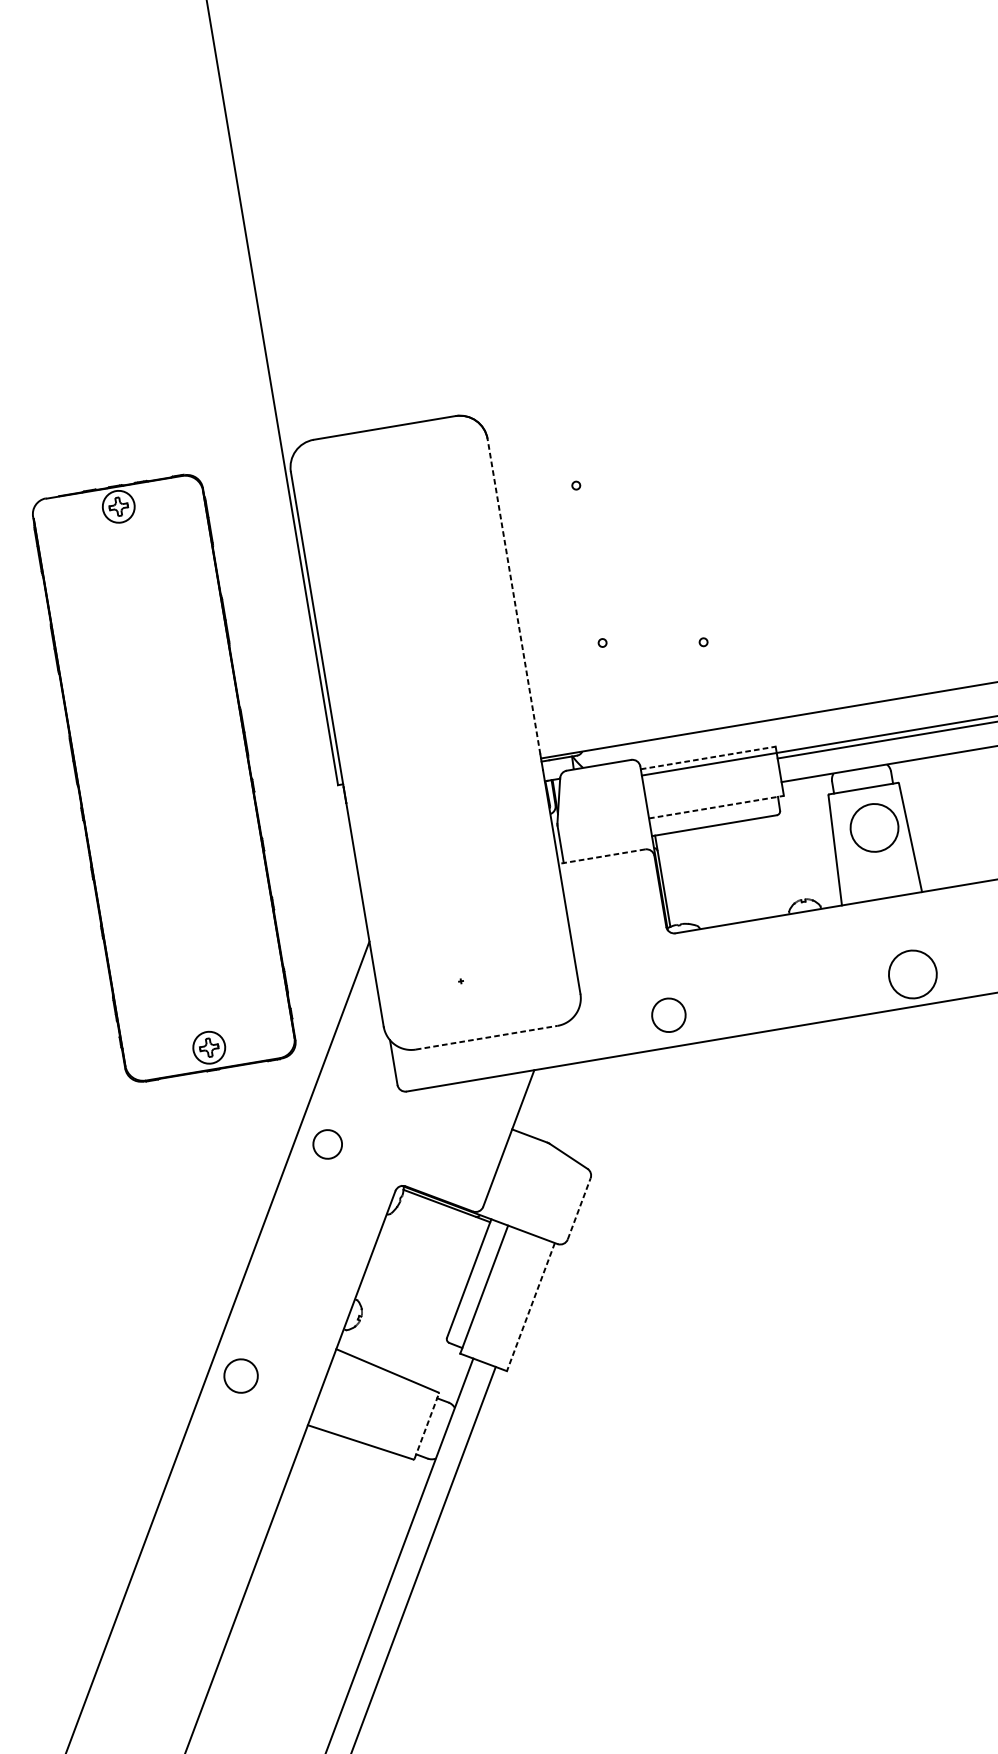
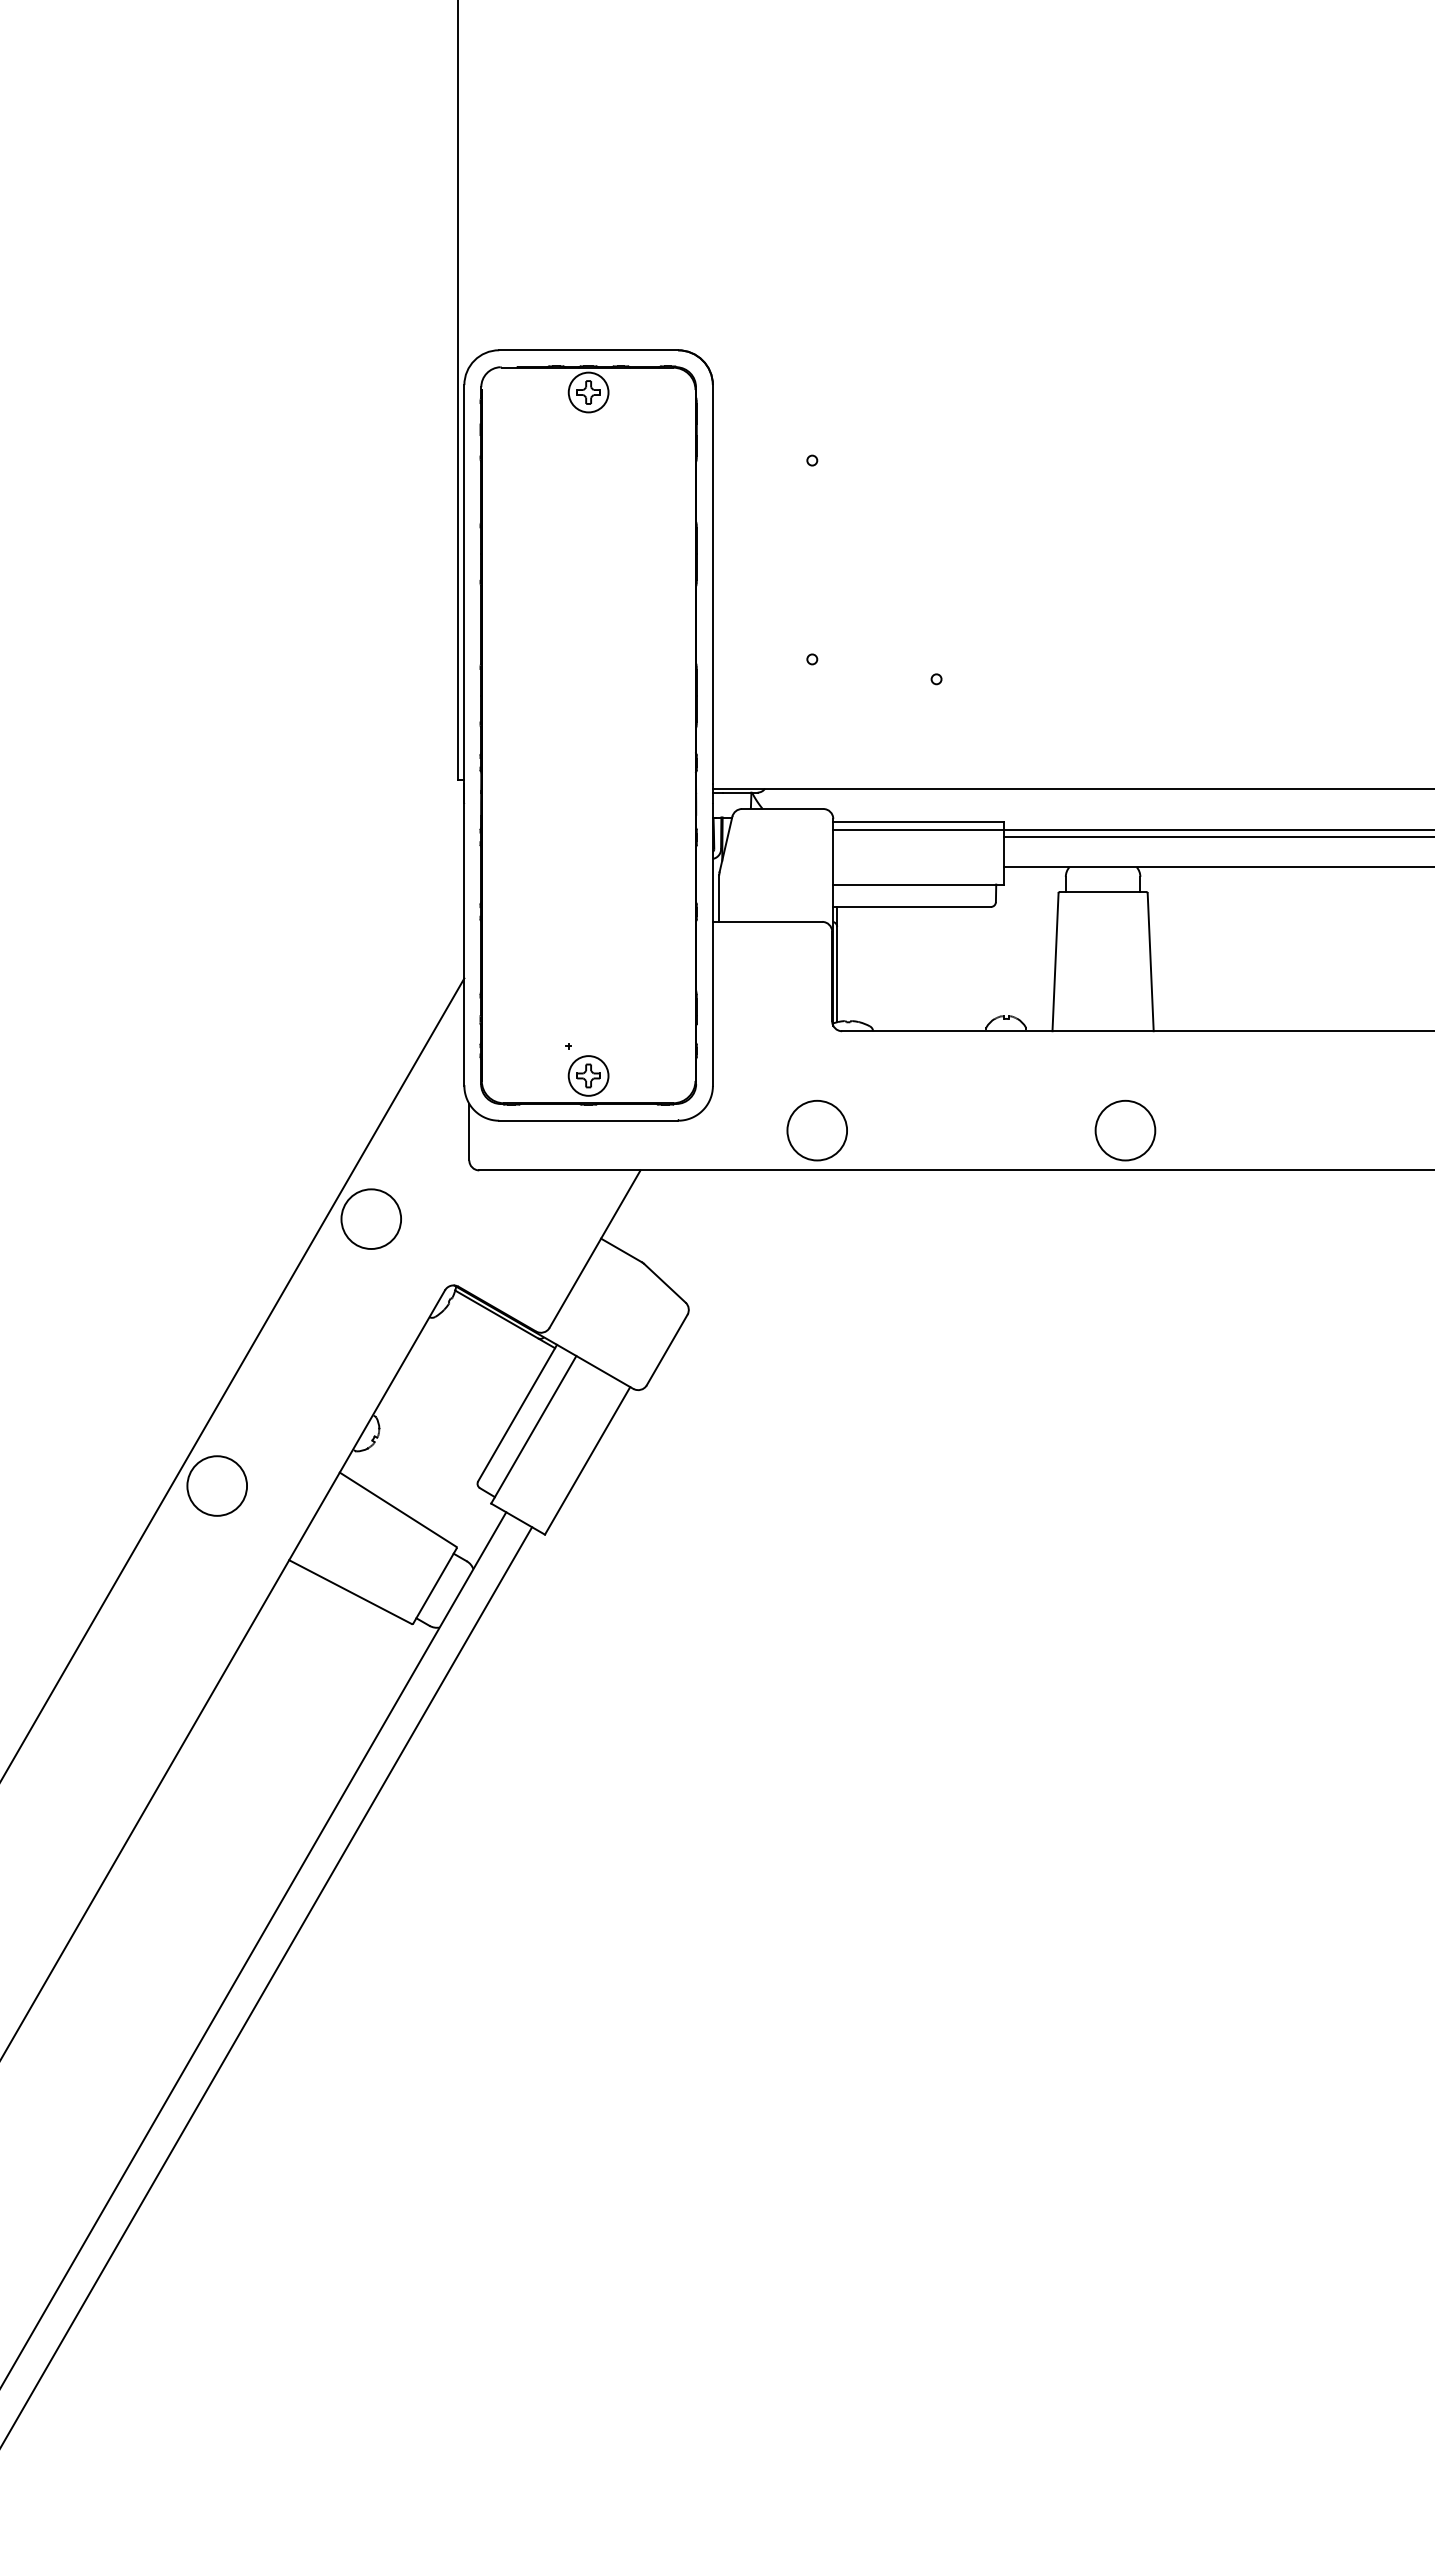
line: (513, 596) -> (712, 583), dashed -> solid
line: (708, 758) -> (918, 822), dashed -> solid
part: (164, 778) -> (588, 735), moved
line: (716, 807) -> (918, 884), dashed -> solid
circle: (874, 827) -> (1108, 942), removed
line: (601, 856) -> (767, 921), dashed -> solid
circle: (668, 1015) -> (816, 1130), size x1.43
line: (487, 1037) -> (589, 1120), dashed -> solid
circle: (327, 1144) -> (371, 1219), size x1.67
line: (579, 1209) -> (667, 1350), dashed -> solid
line: (530, 1307) -> (587, 1461), dashed -> solid
circle: (241, 1375) -> (217, 1485), size x1.43
line: (427, 1425) -> (435, 1585), dashed -> solid

